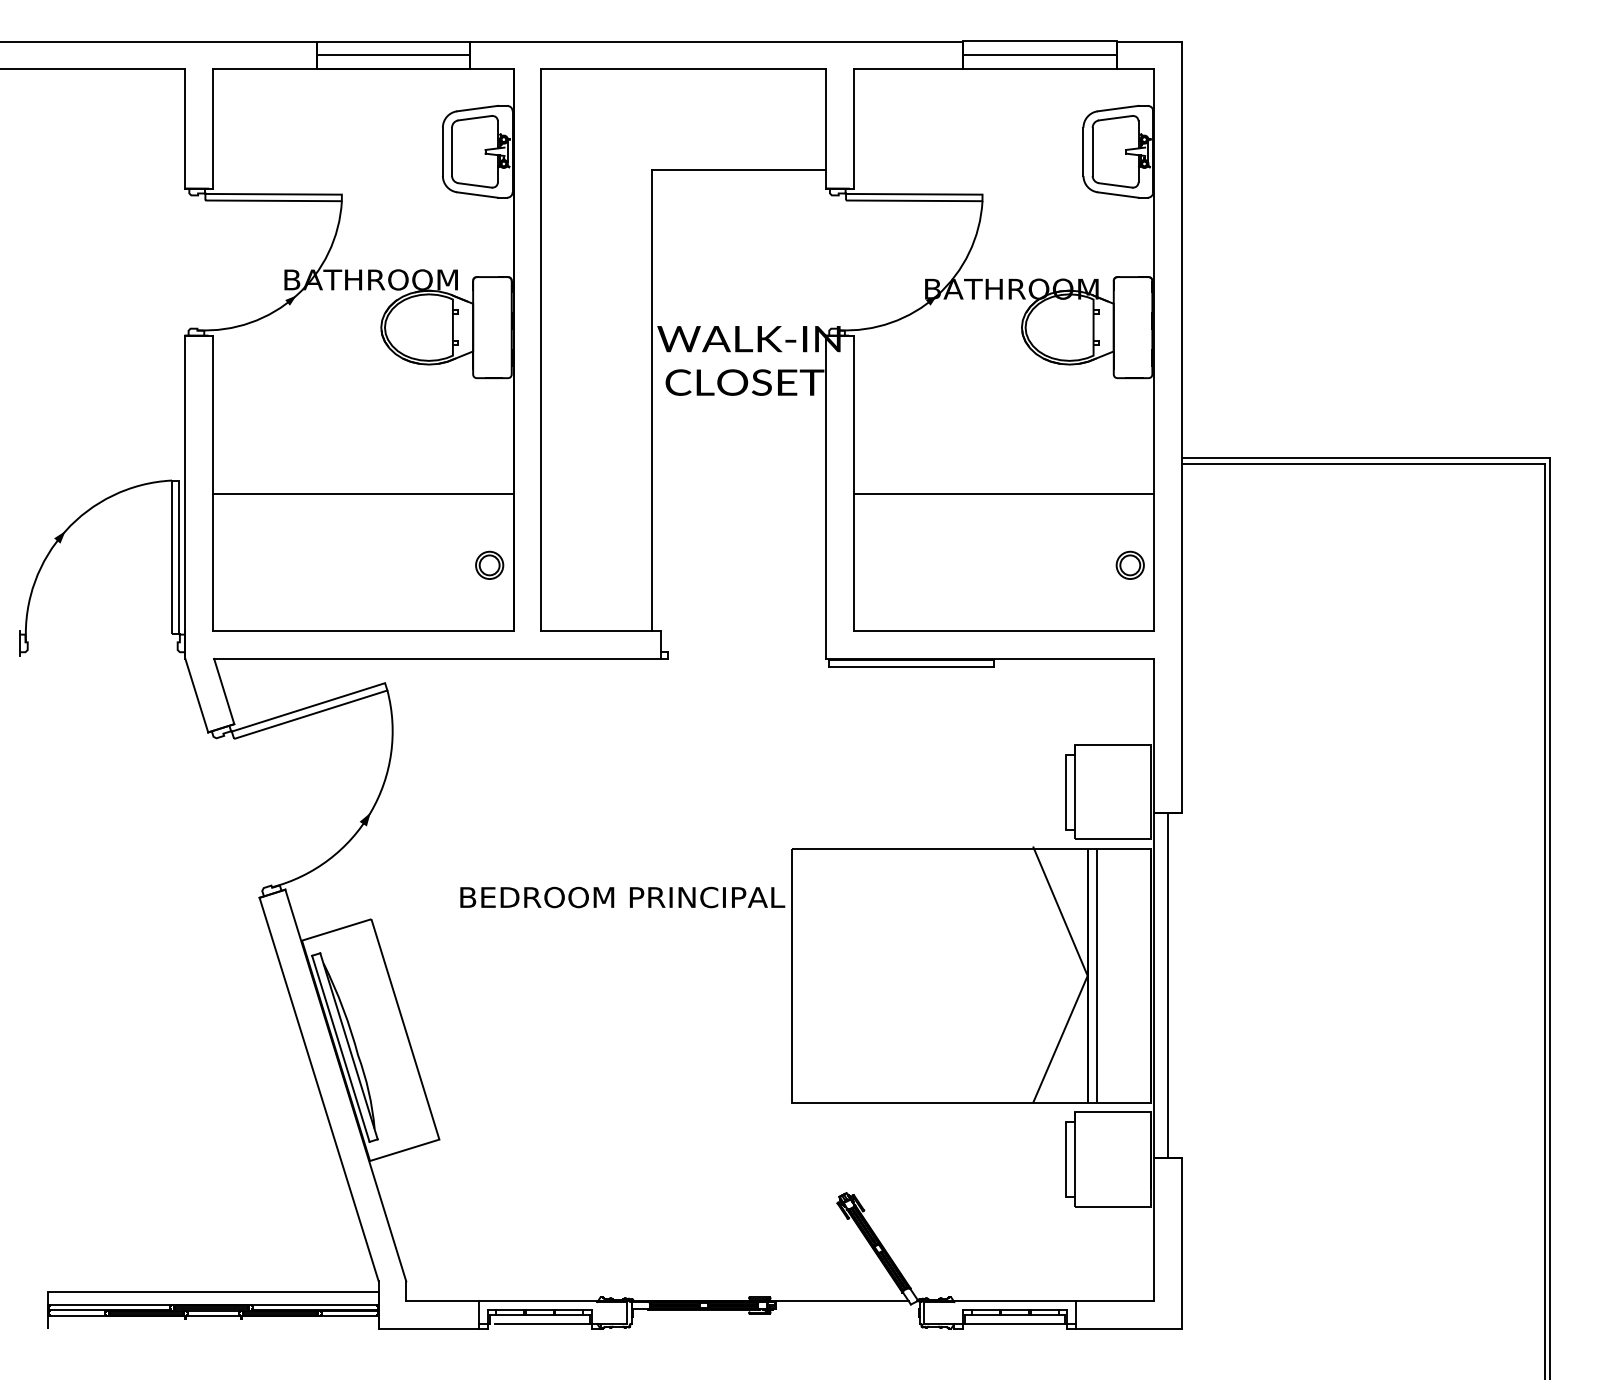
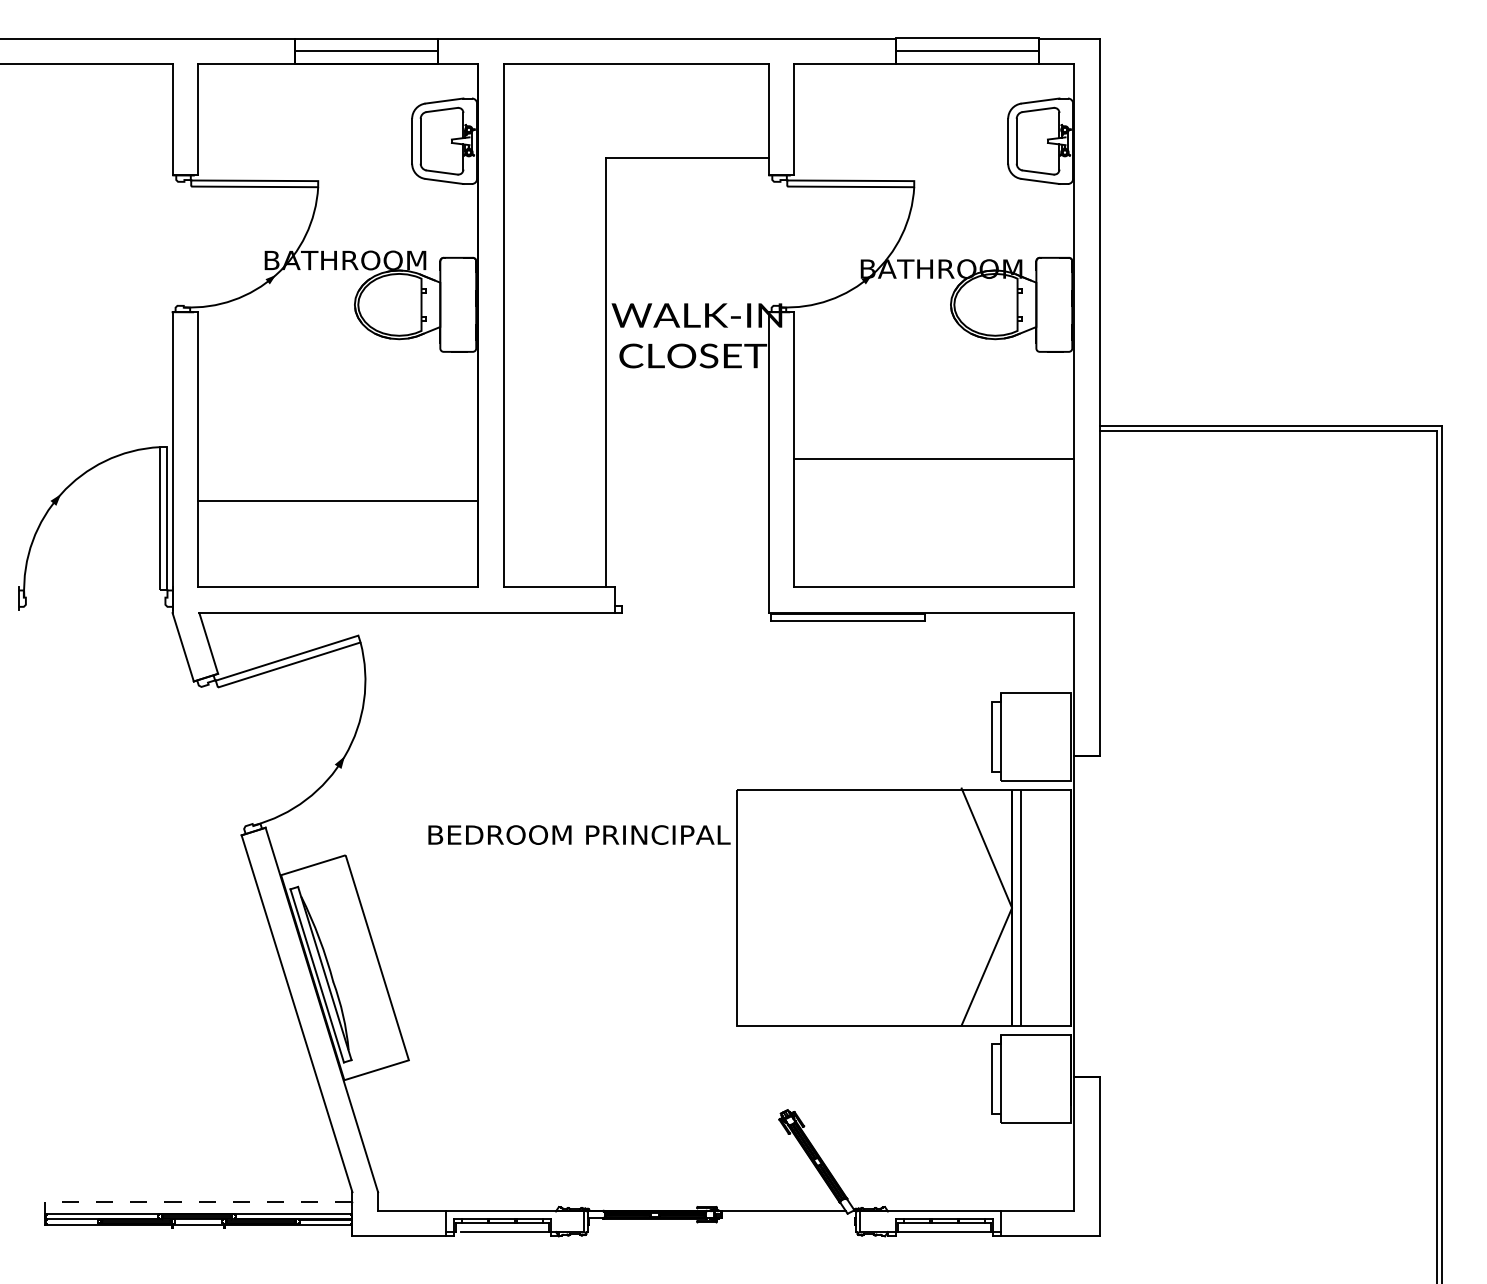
line: (362, 493) -> (337, 501), moved
part: (489, 564) -> (455, 525), removed
part: (1130, 564) -> (1051, 525), removed
line: (1167, 985) -> (1086, 916), removed
line: (213, 1292) -> (198, 1202), solid -> dashed

